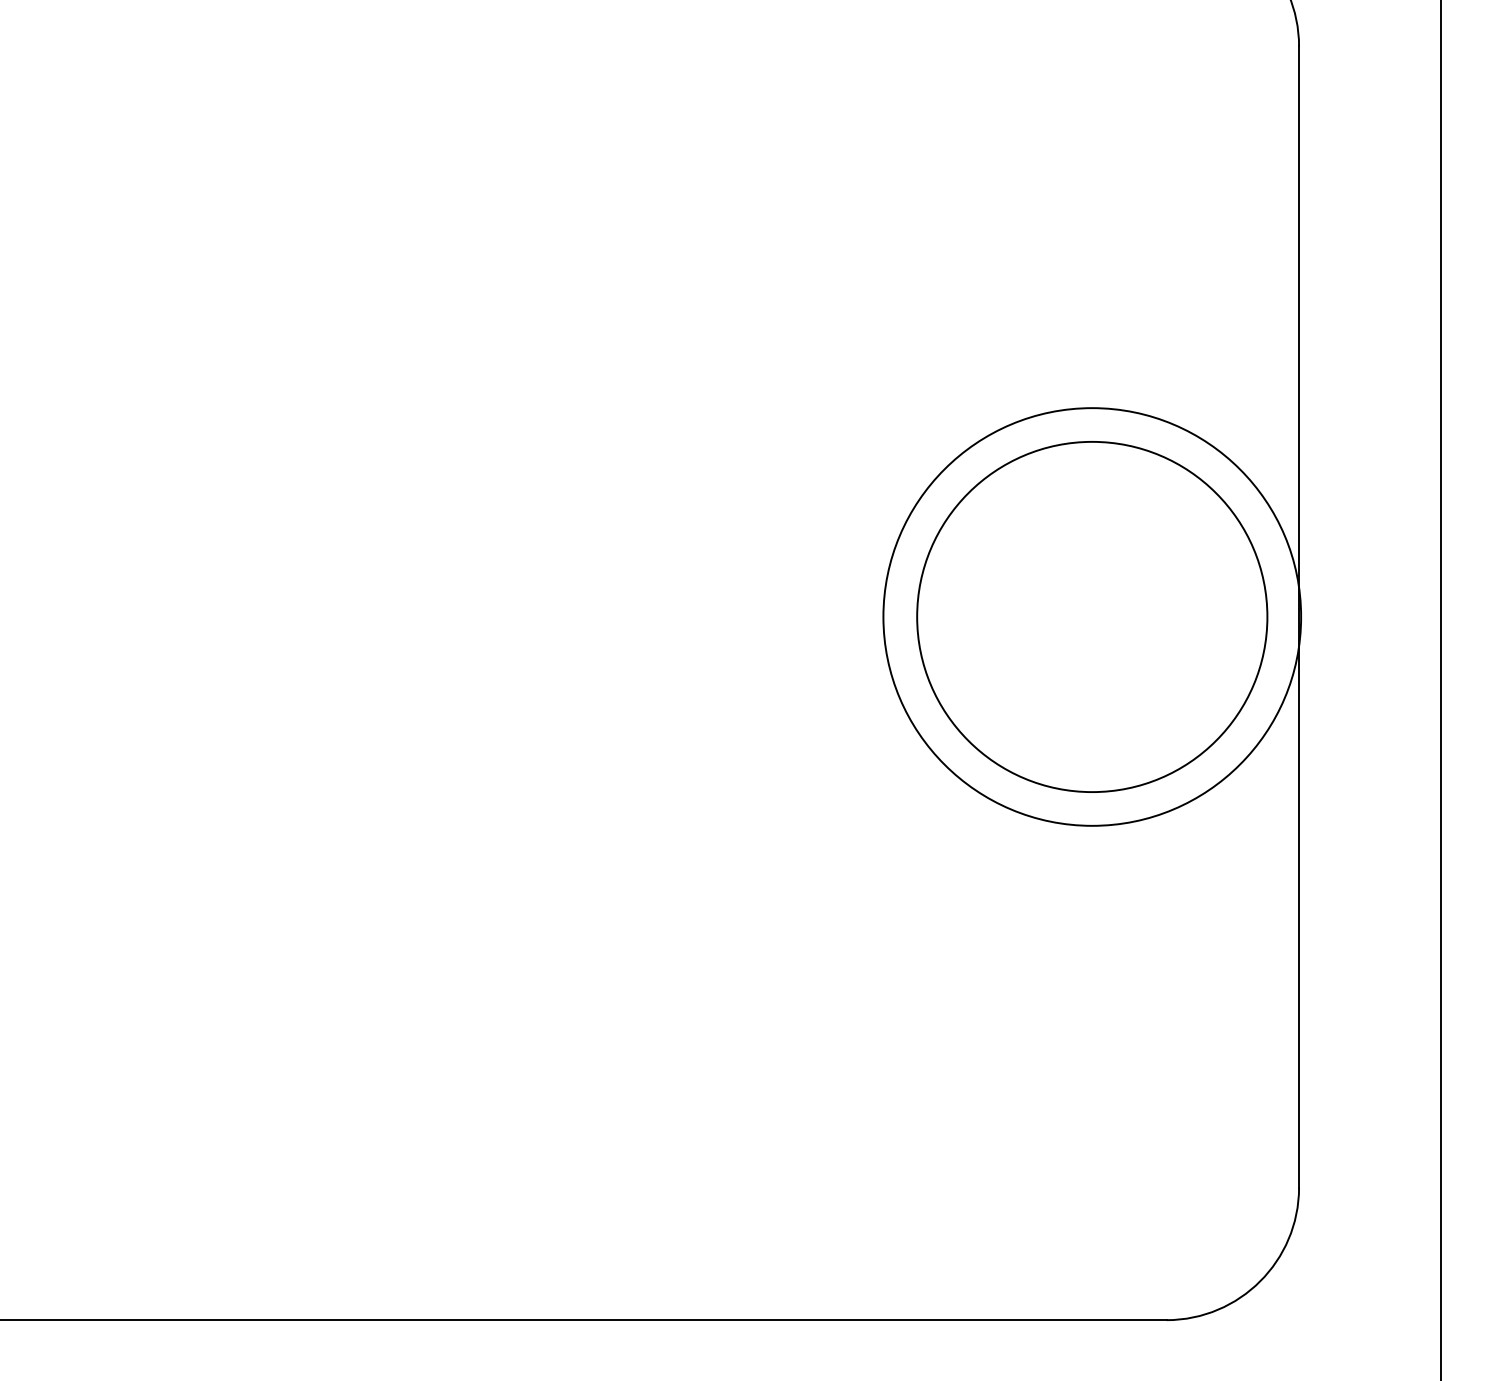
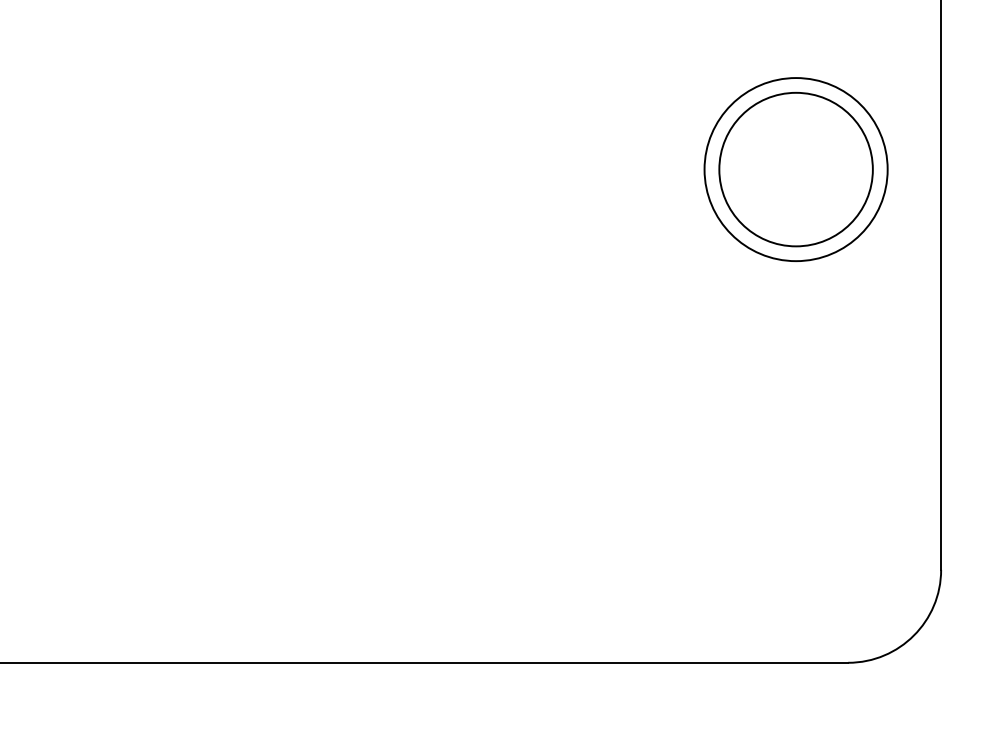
circle: (1091, 616) -> (795, 169), size x0.62
circle: (1091, 616) -> (795, 169), size x0.62

